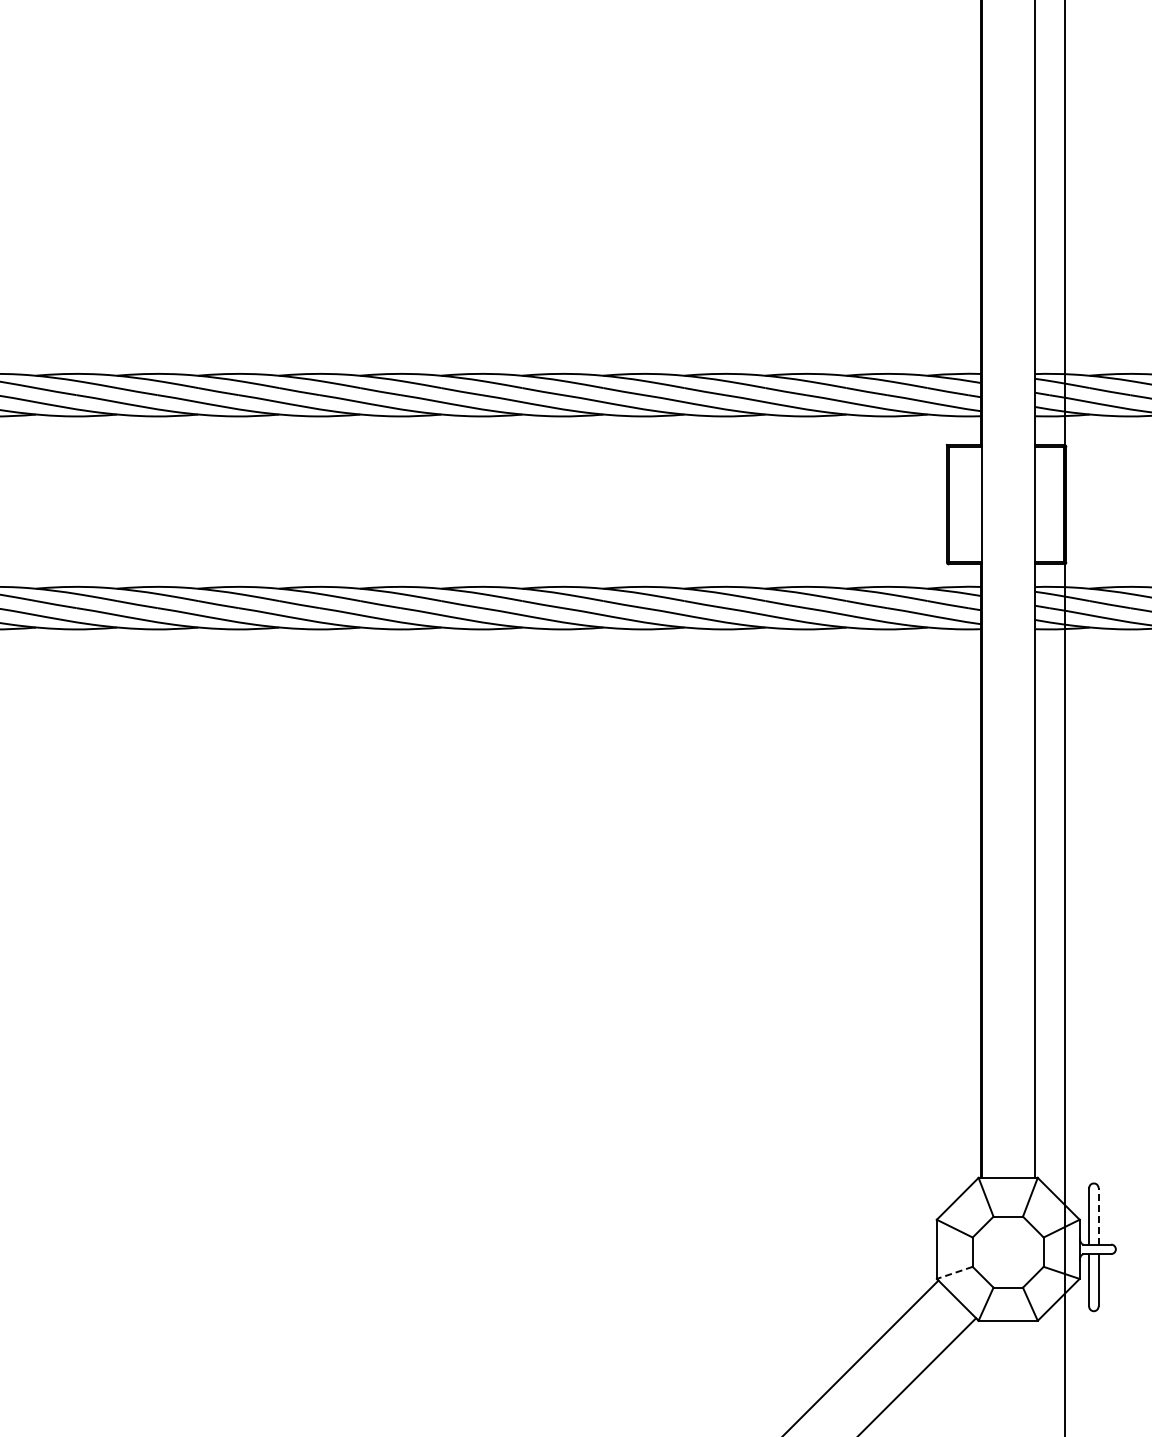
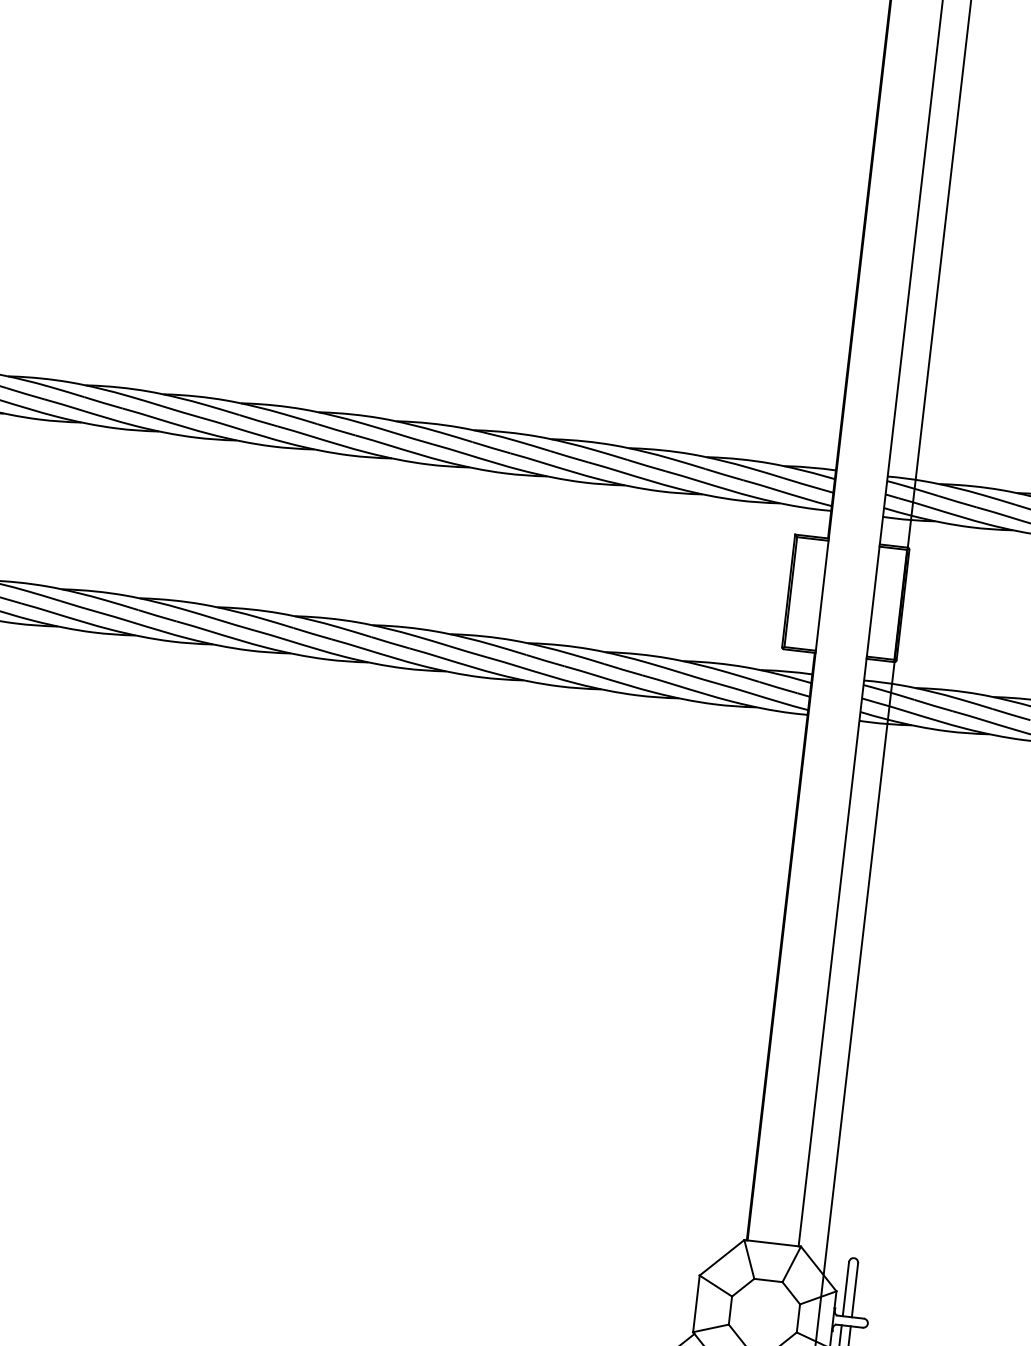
line: (1098, 1215) -> (854, 1289), dashed -> solid
line: (954, 1272) -> (710, 1328), dashed -> solid

